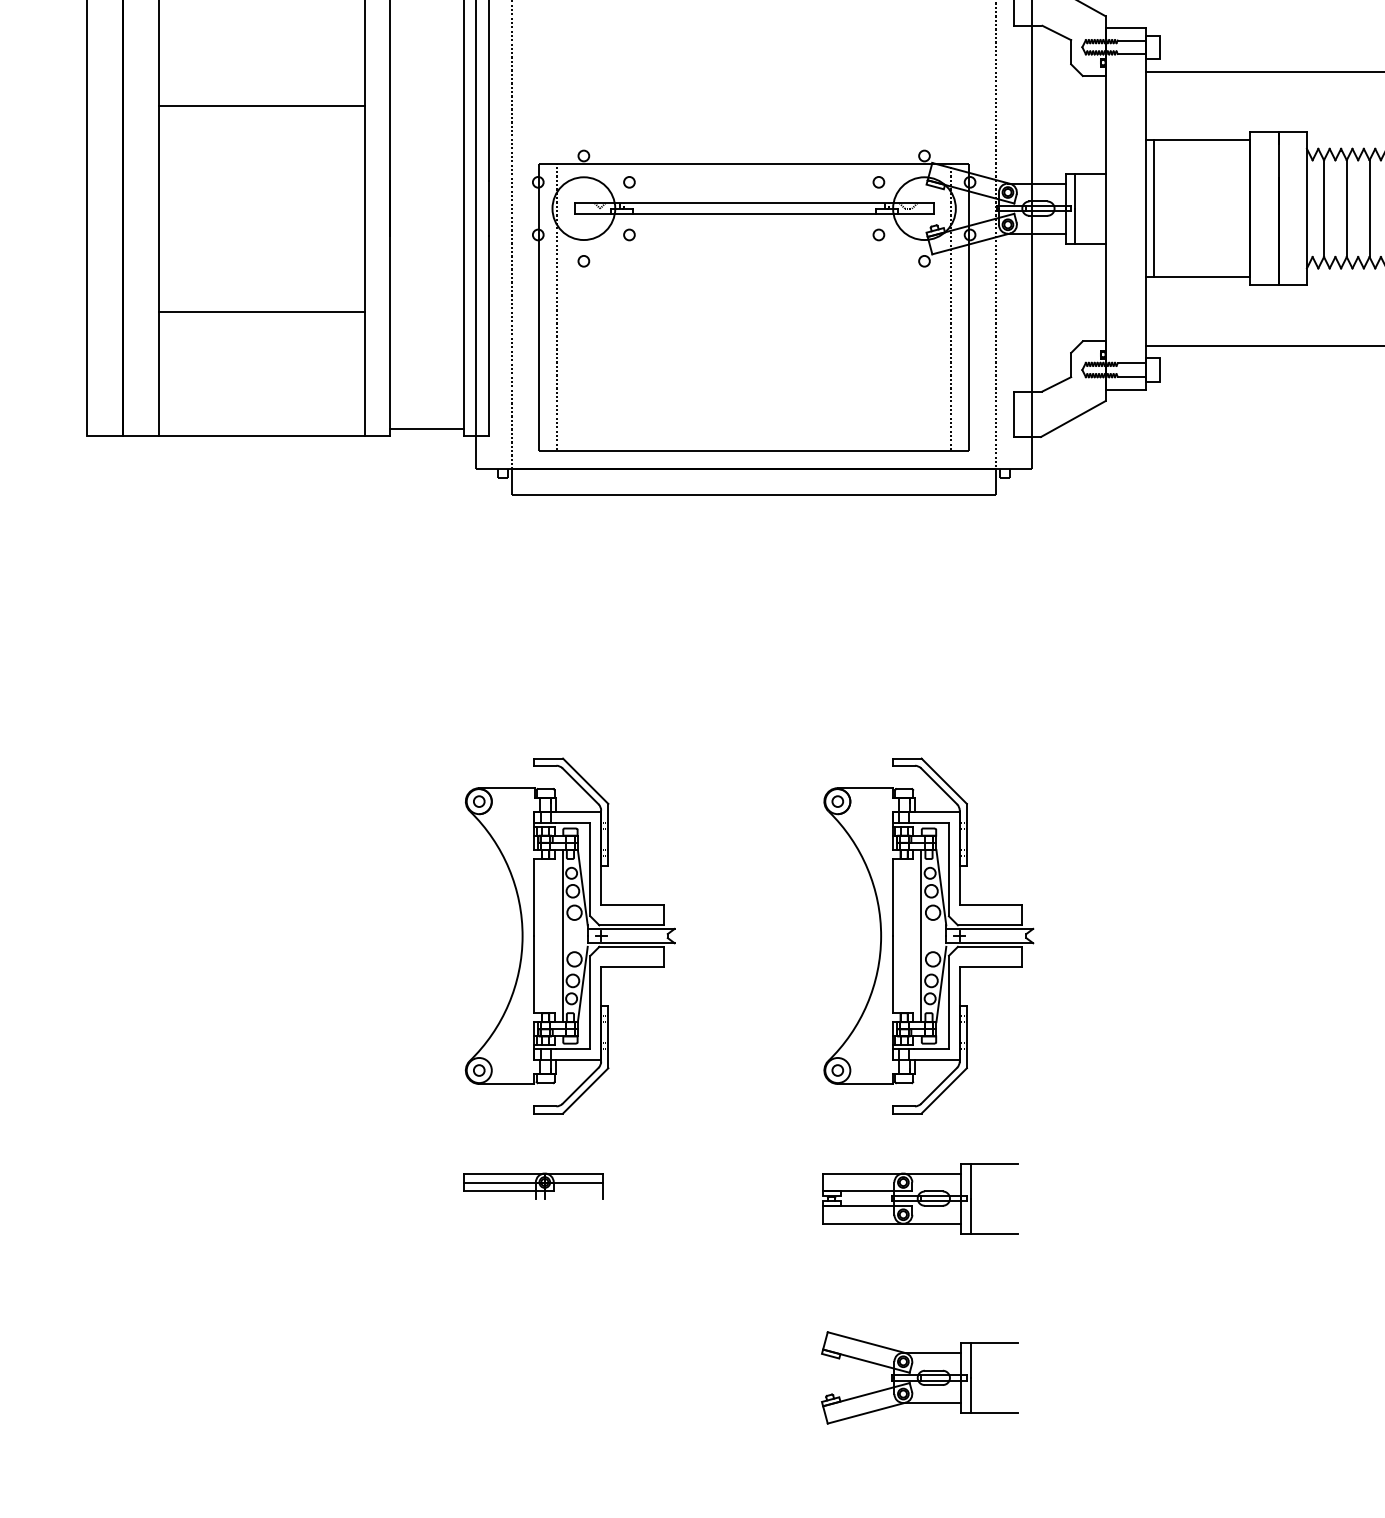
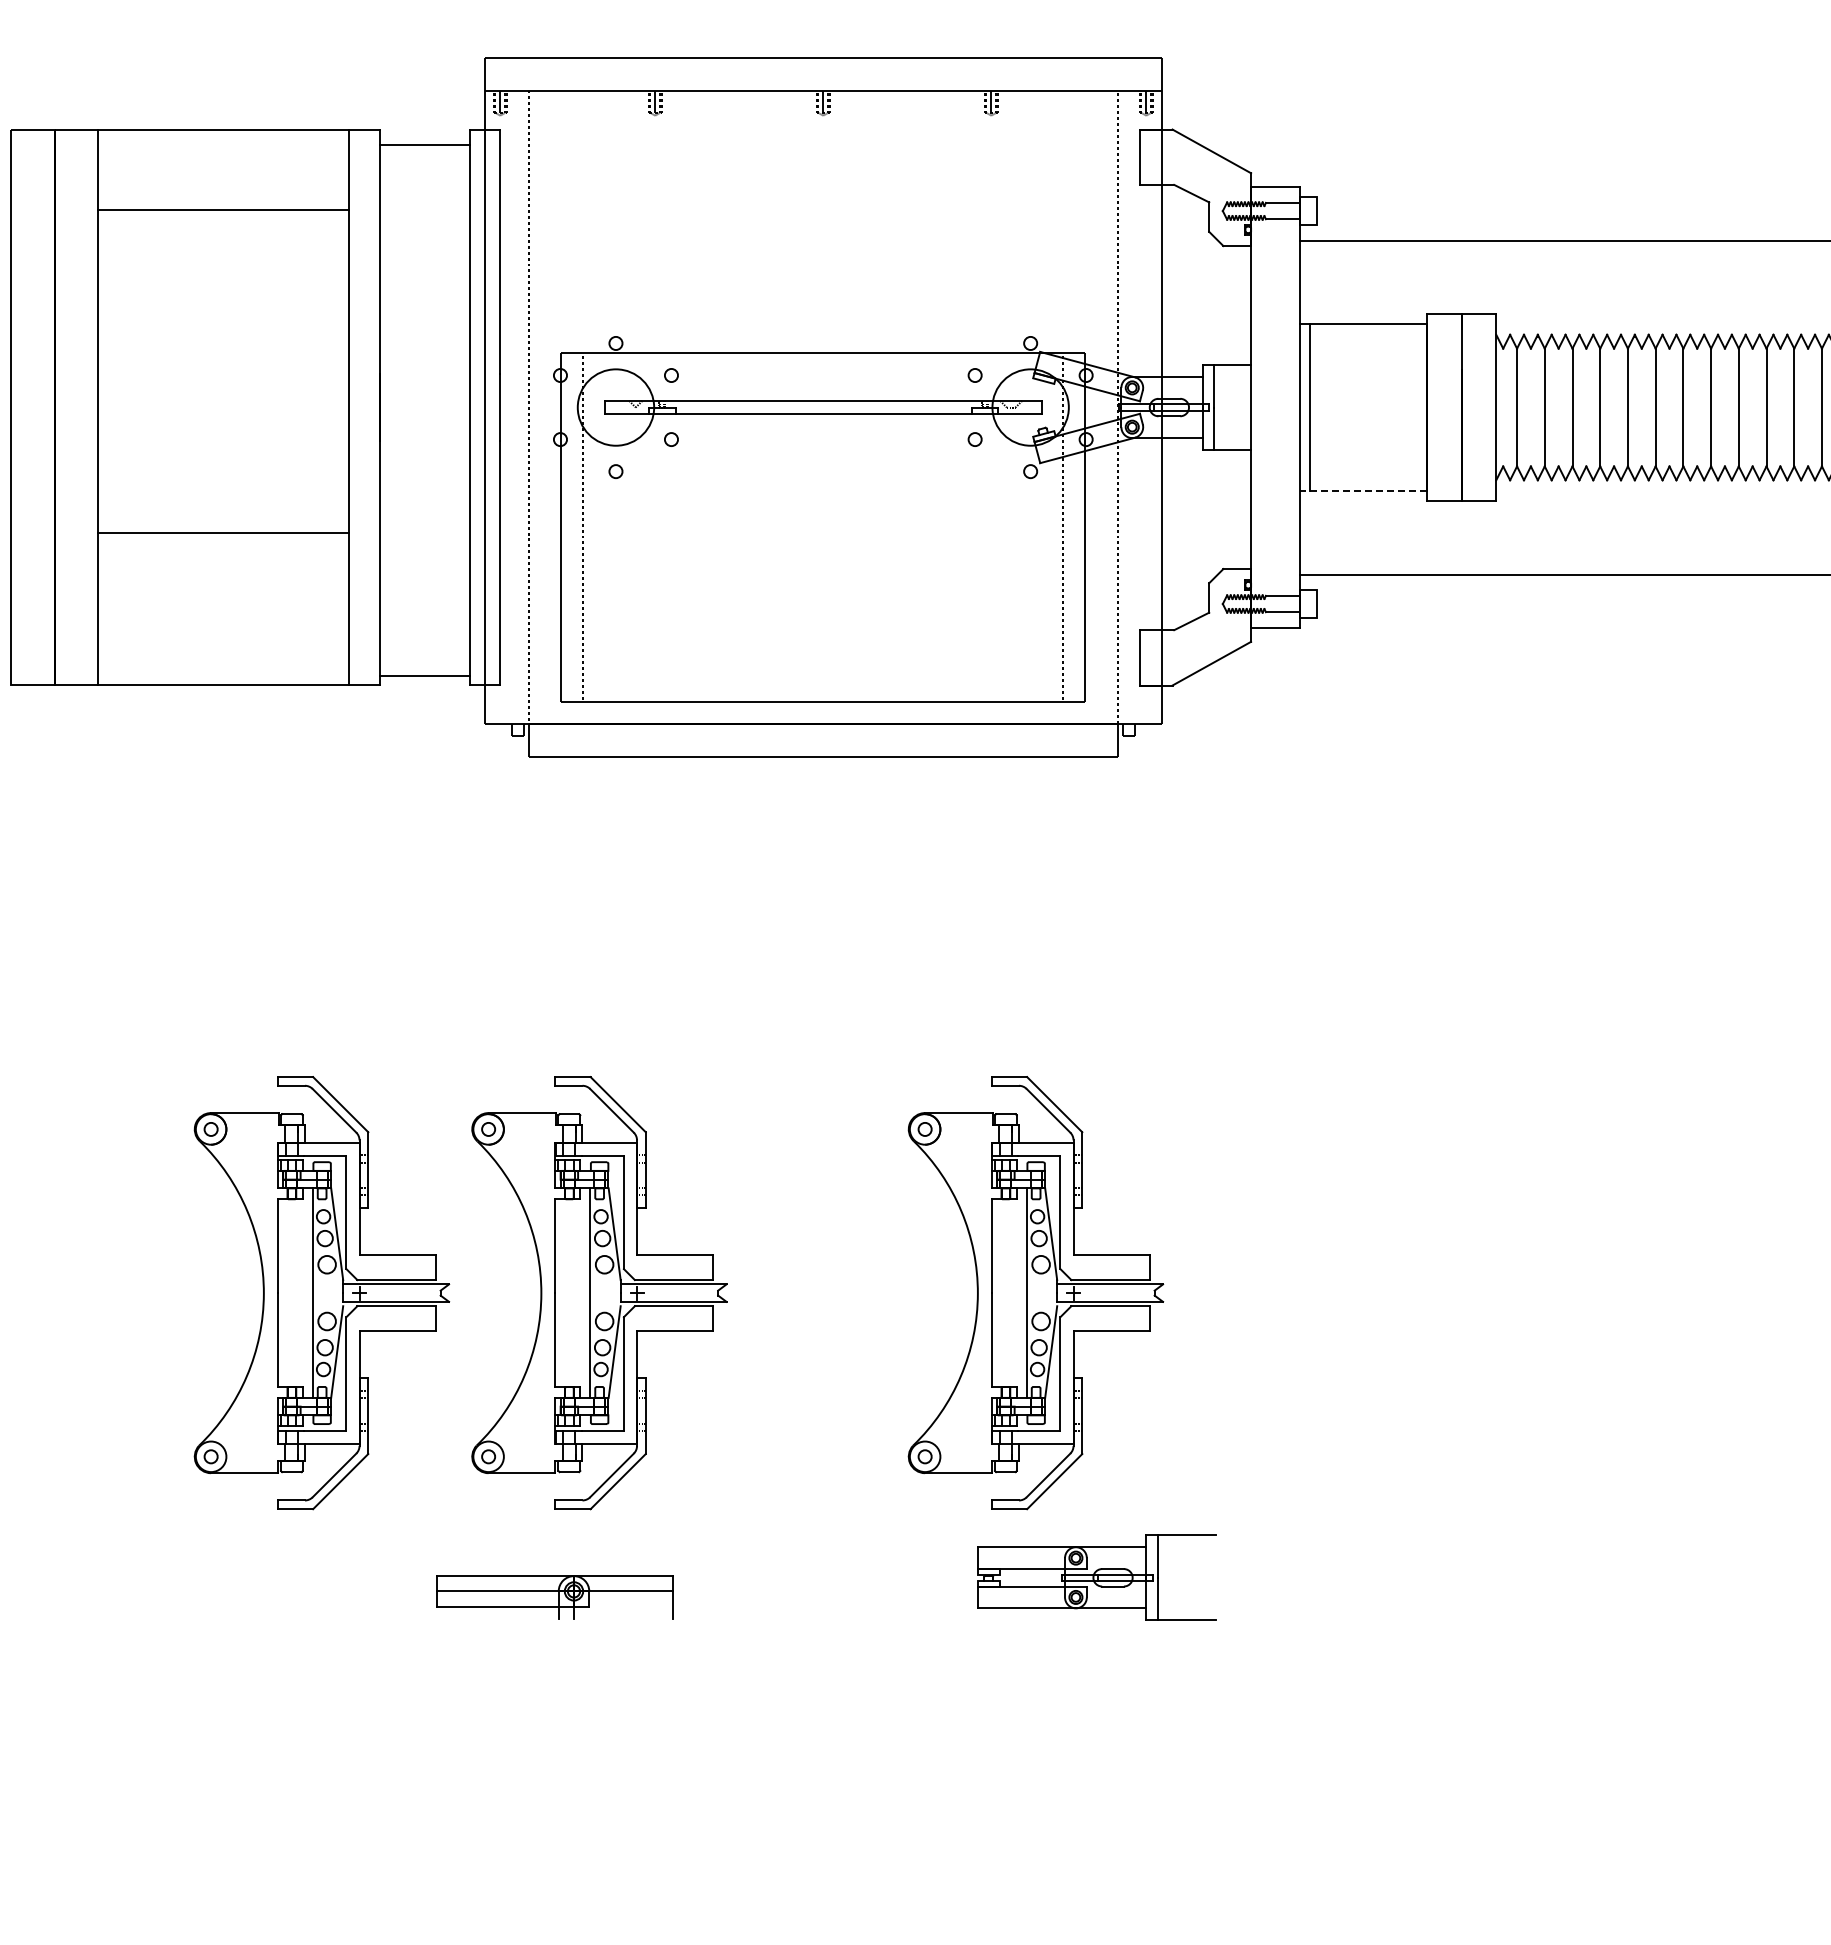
line: (261, 105) -> (223, 210), moved
line: (1197, 276) -> (1363, 490), solid -> dashed
part: (335, 936) -> (313, 1293), added
part: (533, 1186) -> (554, 1597), size x1.4
part: (920, 1198) -> (1096, 1577), moved
part: (919, 1377) -> (1024, 1830), removed

